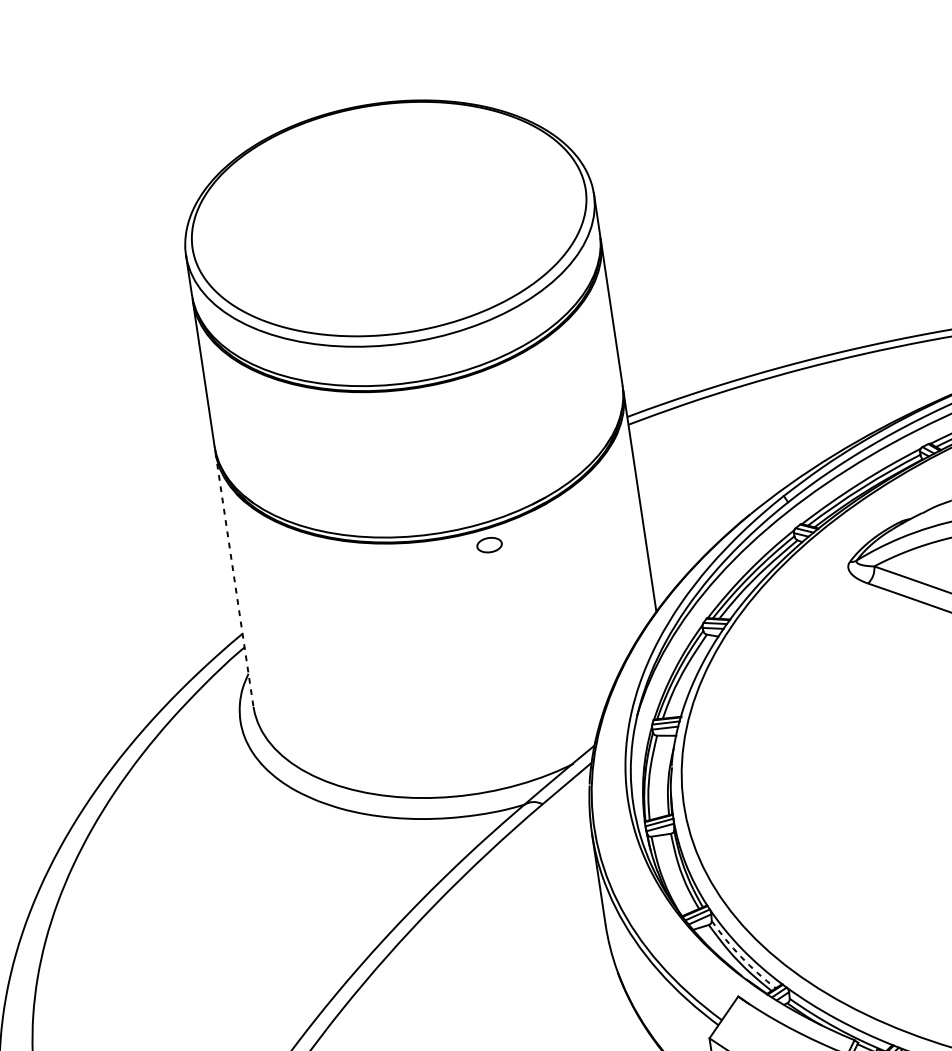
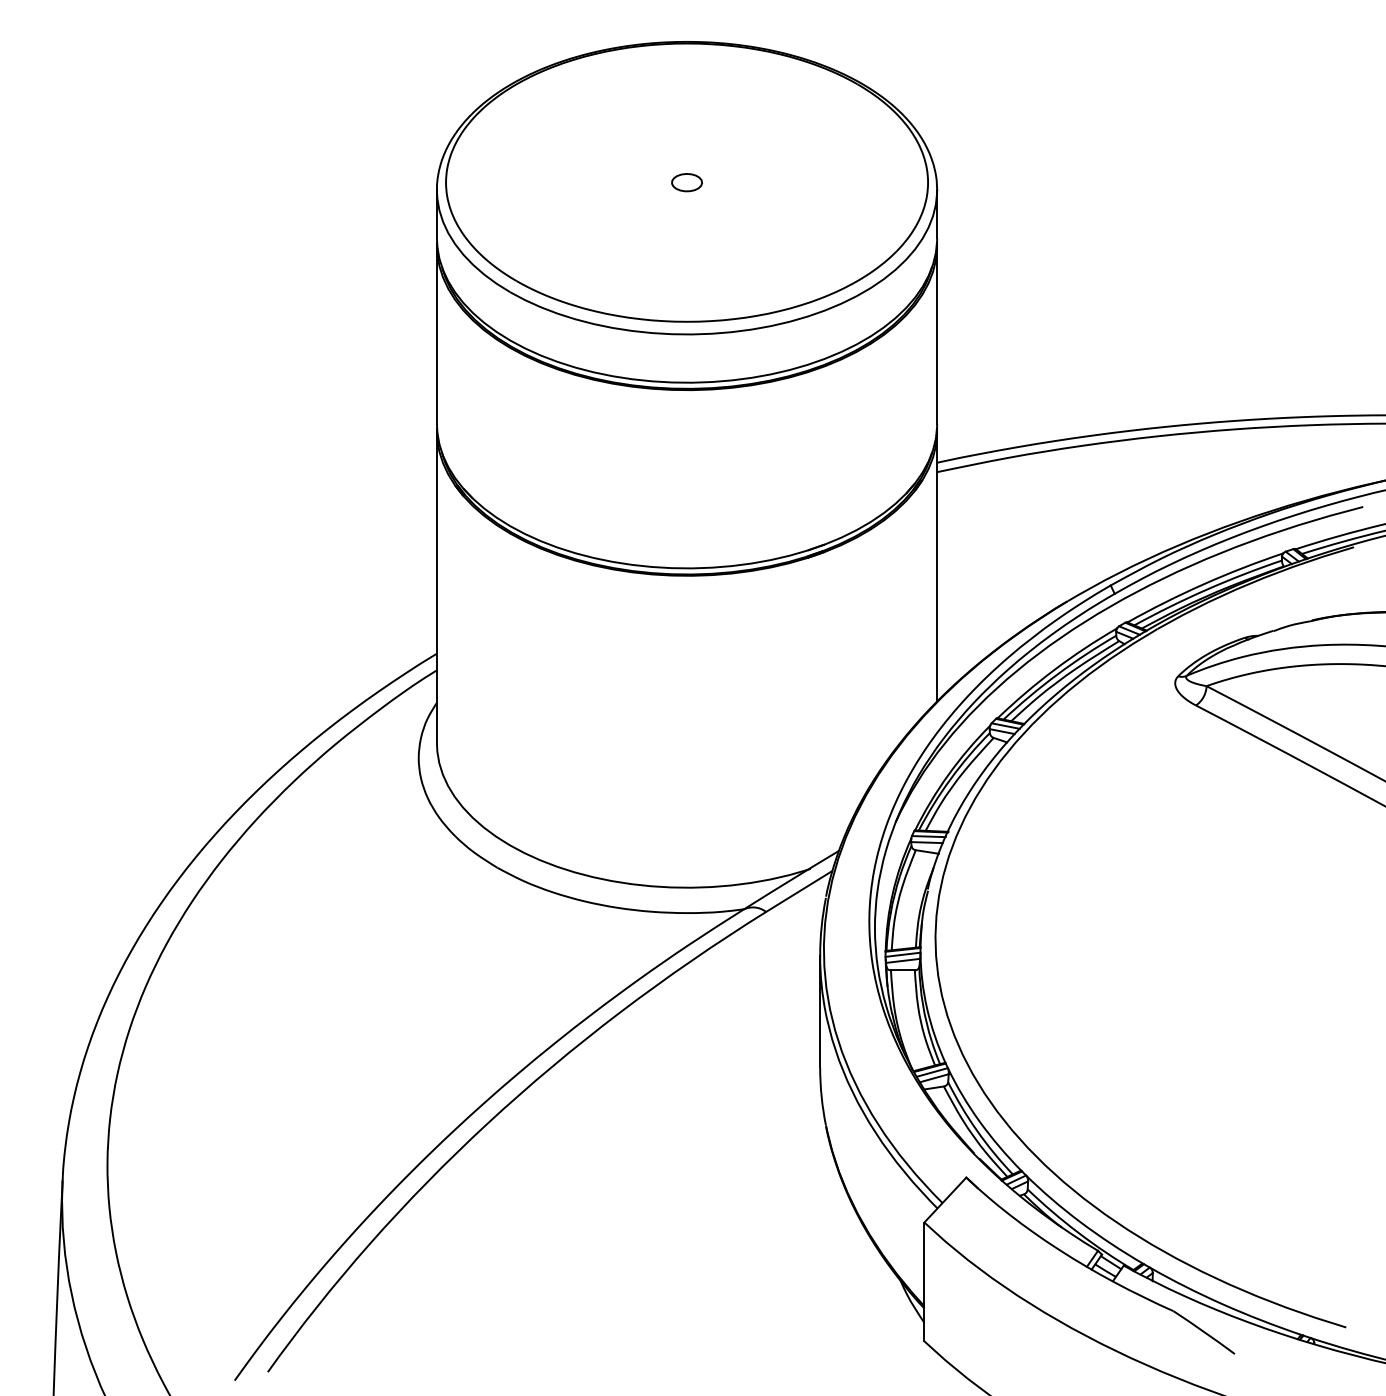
part: (489, 545) -> (686, 182), moved
line: (234, 579) -> (436, 587), dashed -> solid
arc: (741, 956) -> (977, 1130), dashed -> solid

